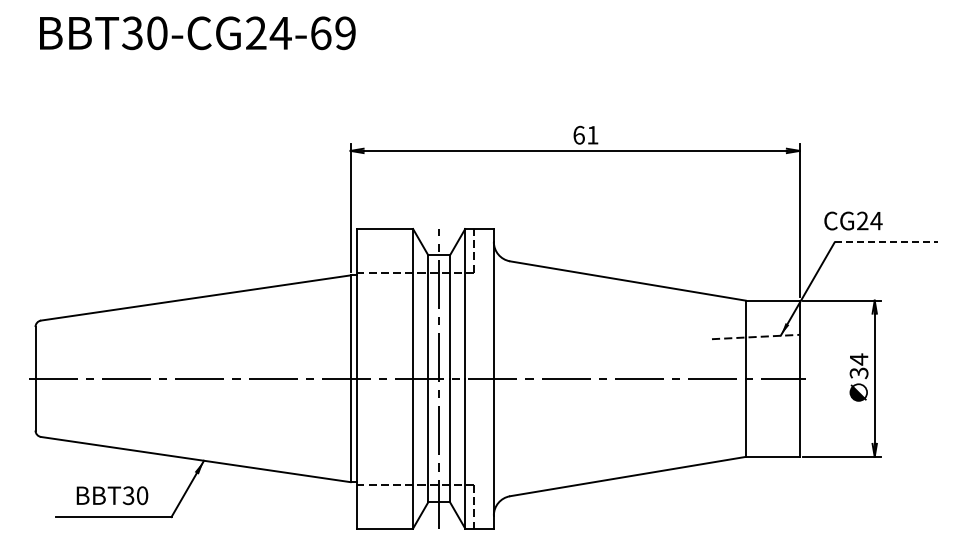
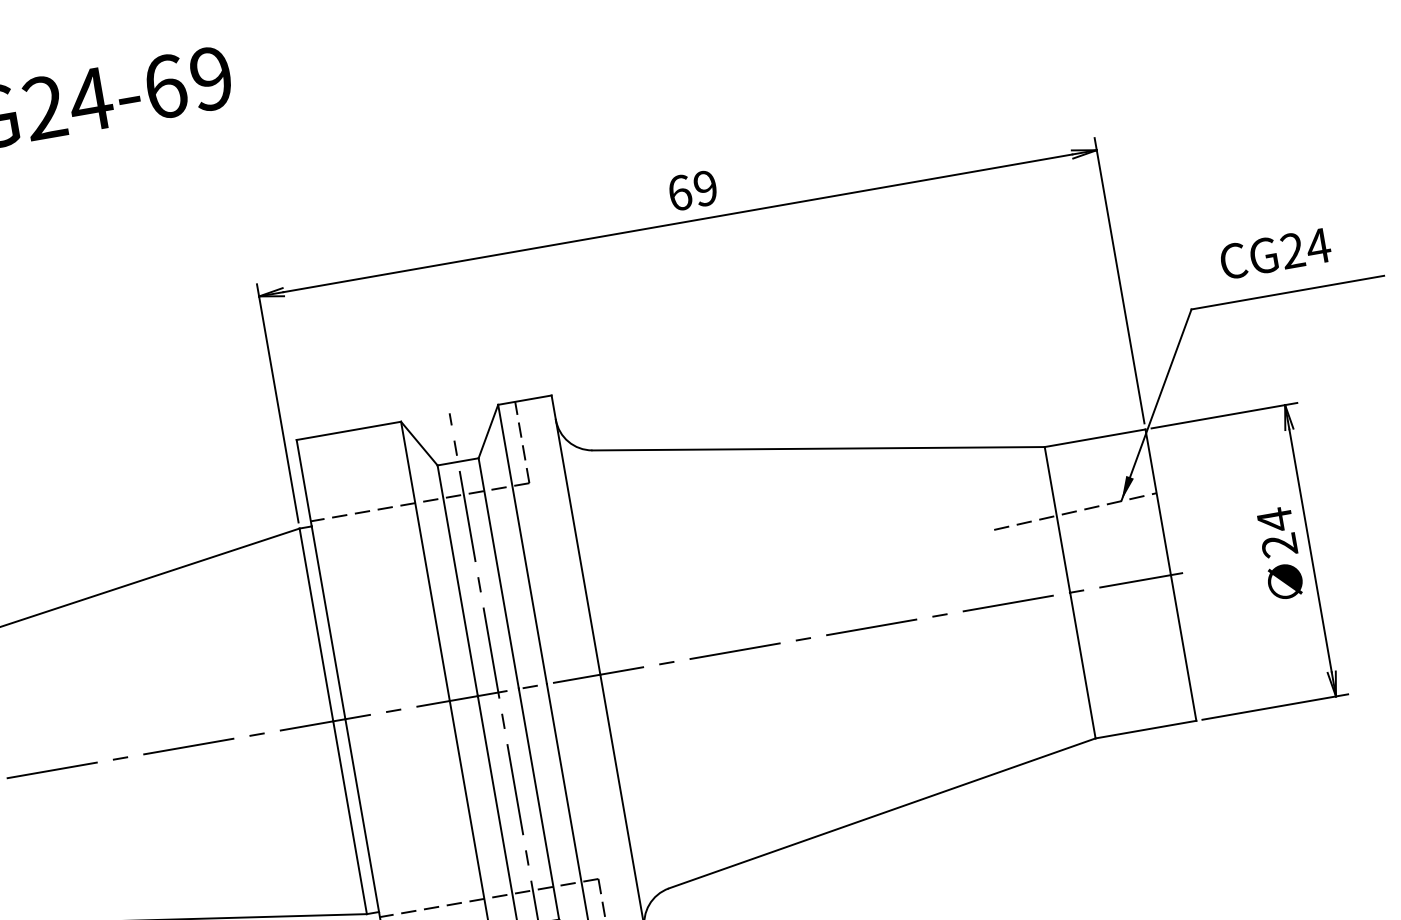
text: (592, 134) -> (704, 187), 61 -> 69
text: (853, 220) -> (1275, 252), moved
line: (886, 242) -> (1288, 292), dashed -> solid
text: (859, 373) -> (1280, 545), 34 -> 24

